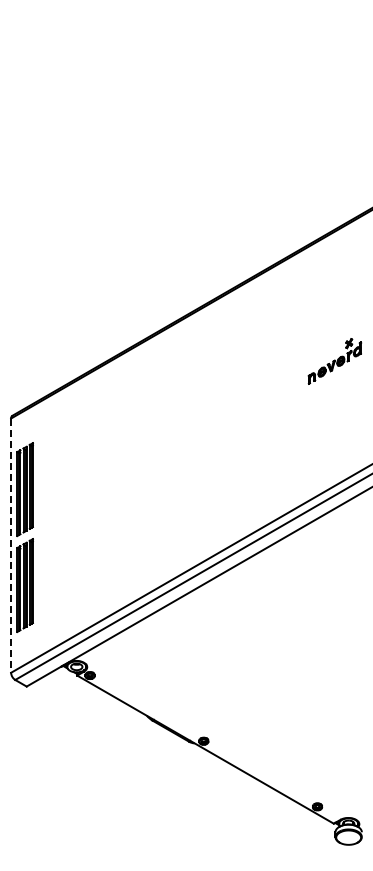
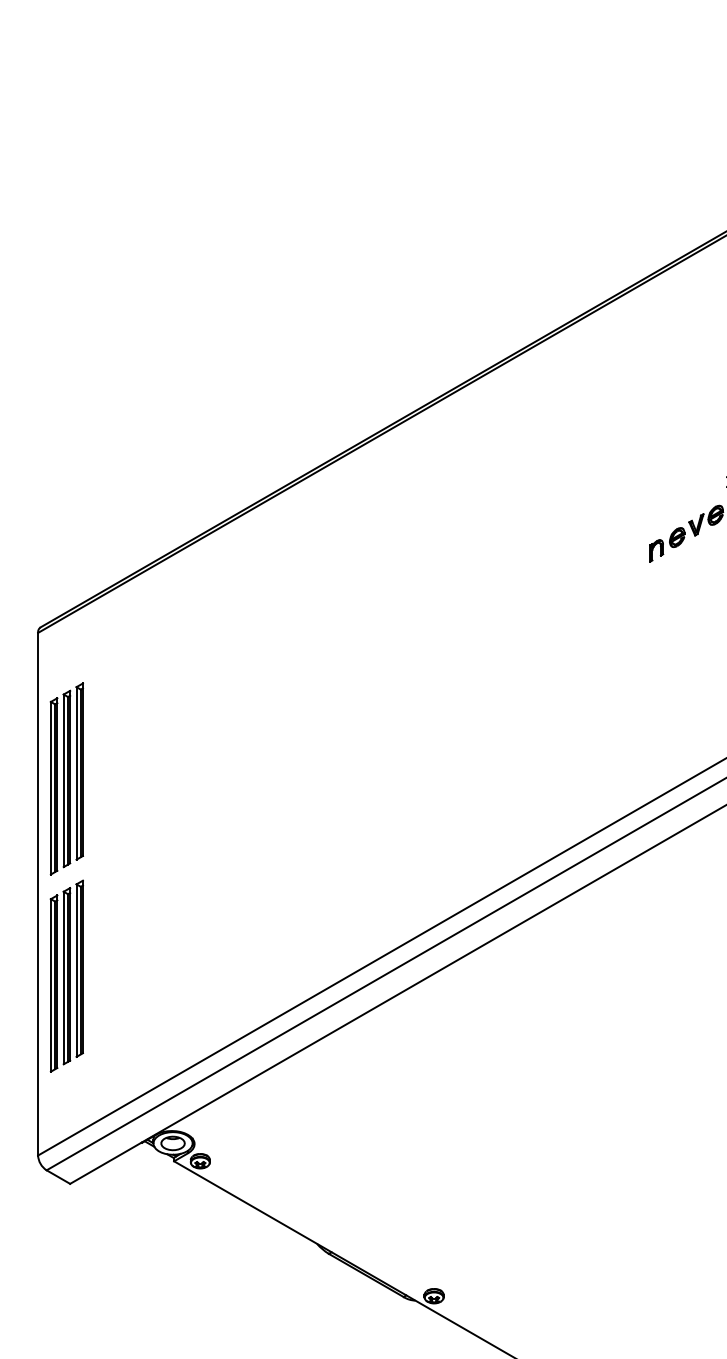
line: (11, 546) -> (38, 895), dashed -> solid

